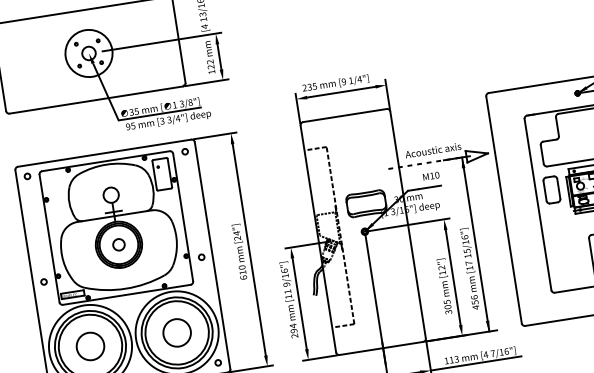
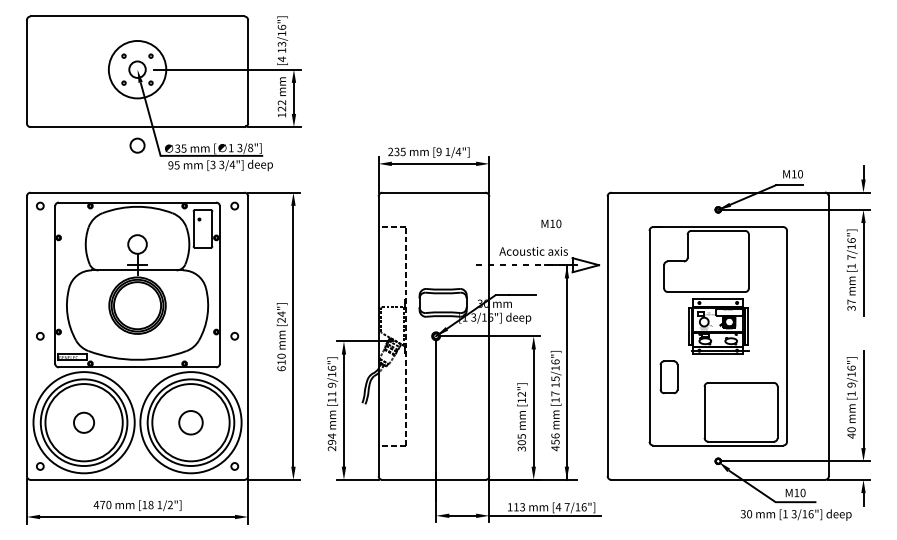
text: (431, 175) -> (551, 223), moved
part: (551, 190) -> (668, 377), moved
circle: (118, 244) -> (137, 145), moved
circle: (176, 332) -> (190, 422), size x0.7
circle: (89, 346) -> (83, 422), size x0.6

